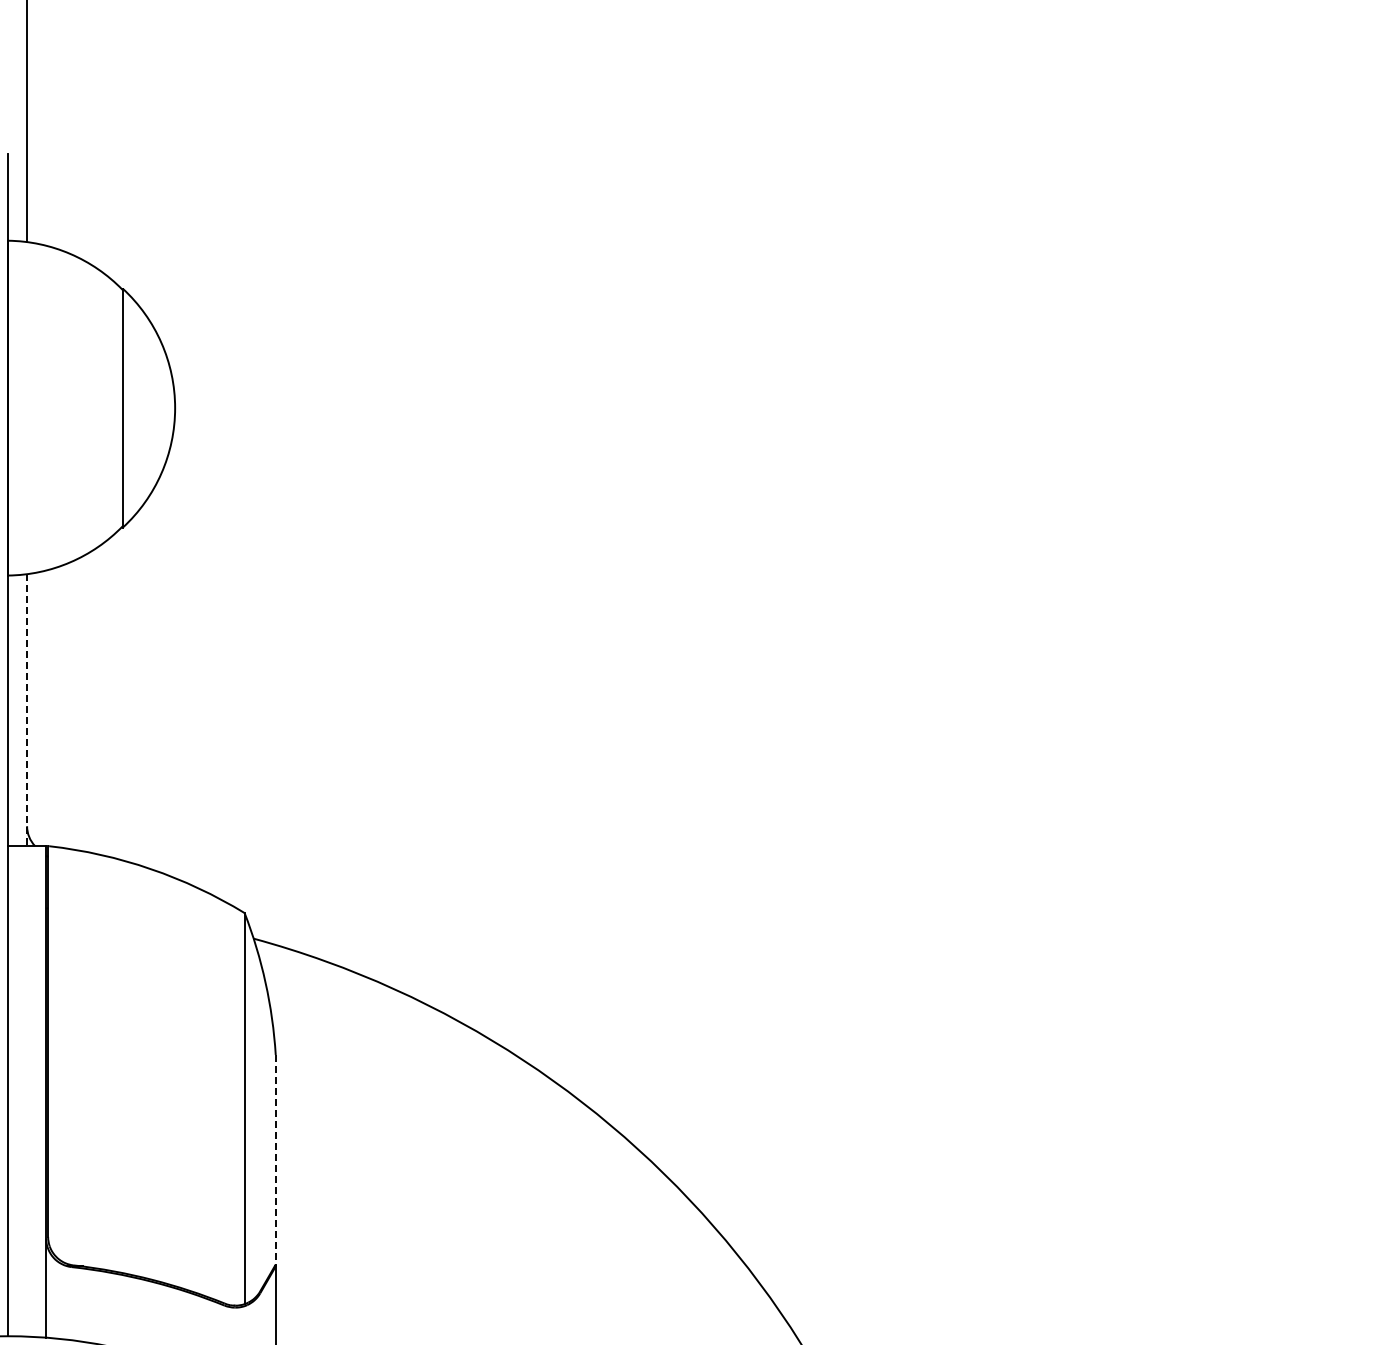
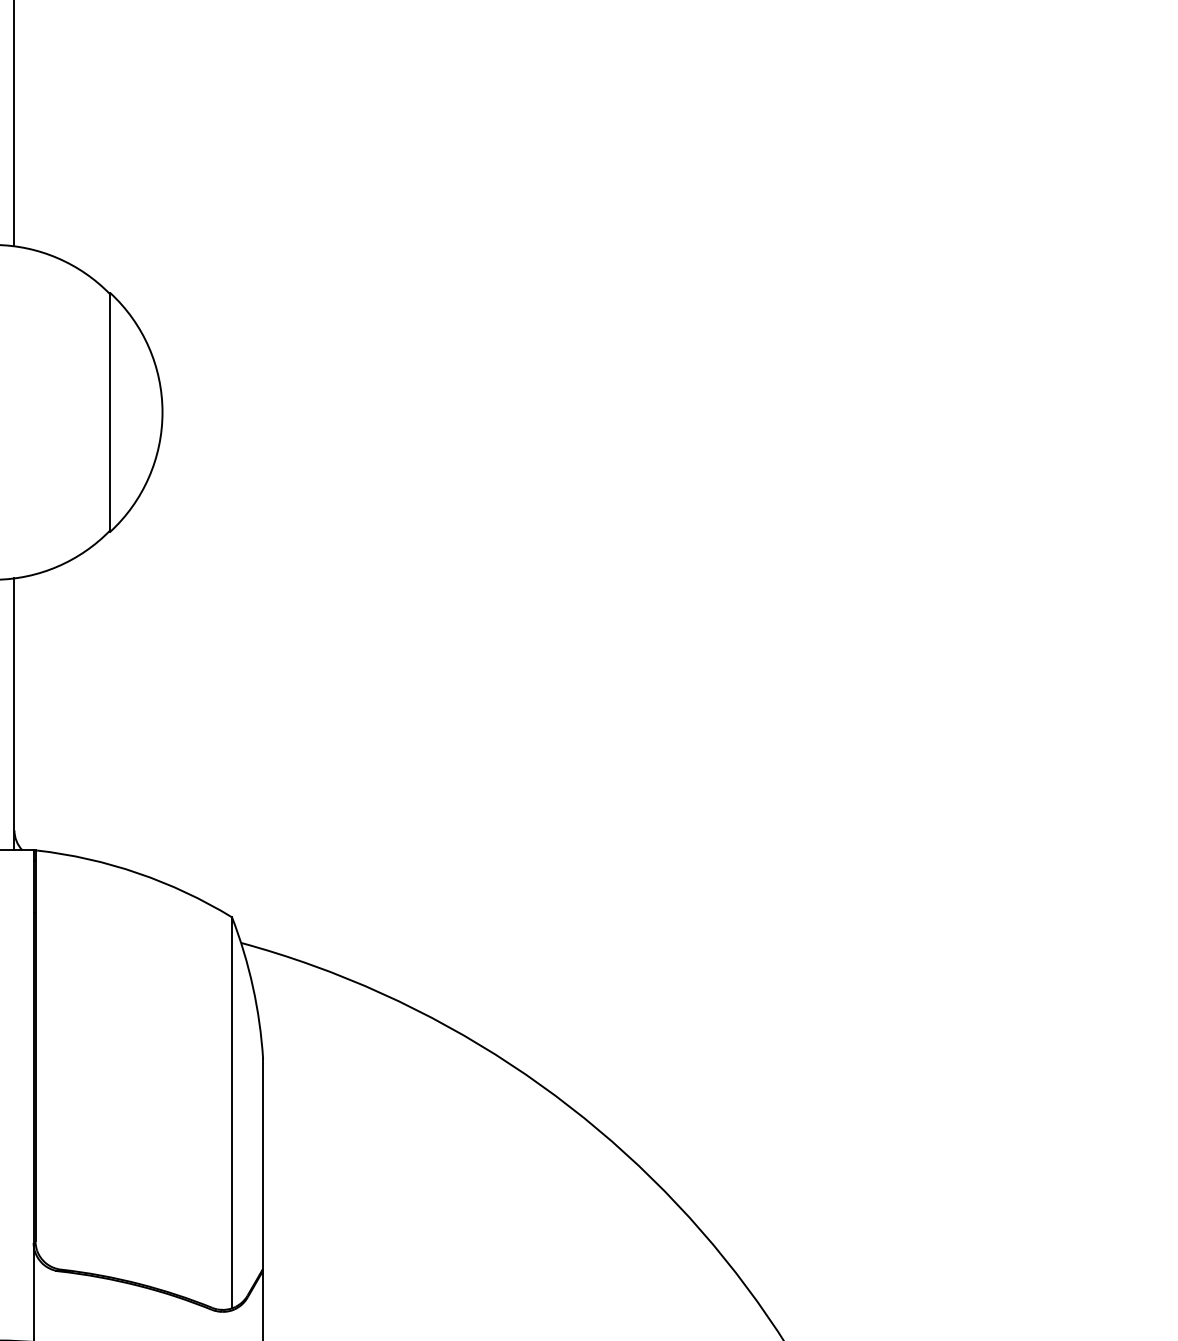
line: (27, 710) -> (14, 714), dashed -> solid
line: (275, 1159) -> (262, 1163), dashed -> solid

